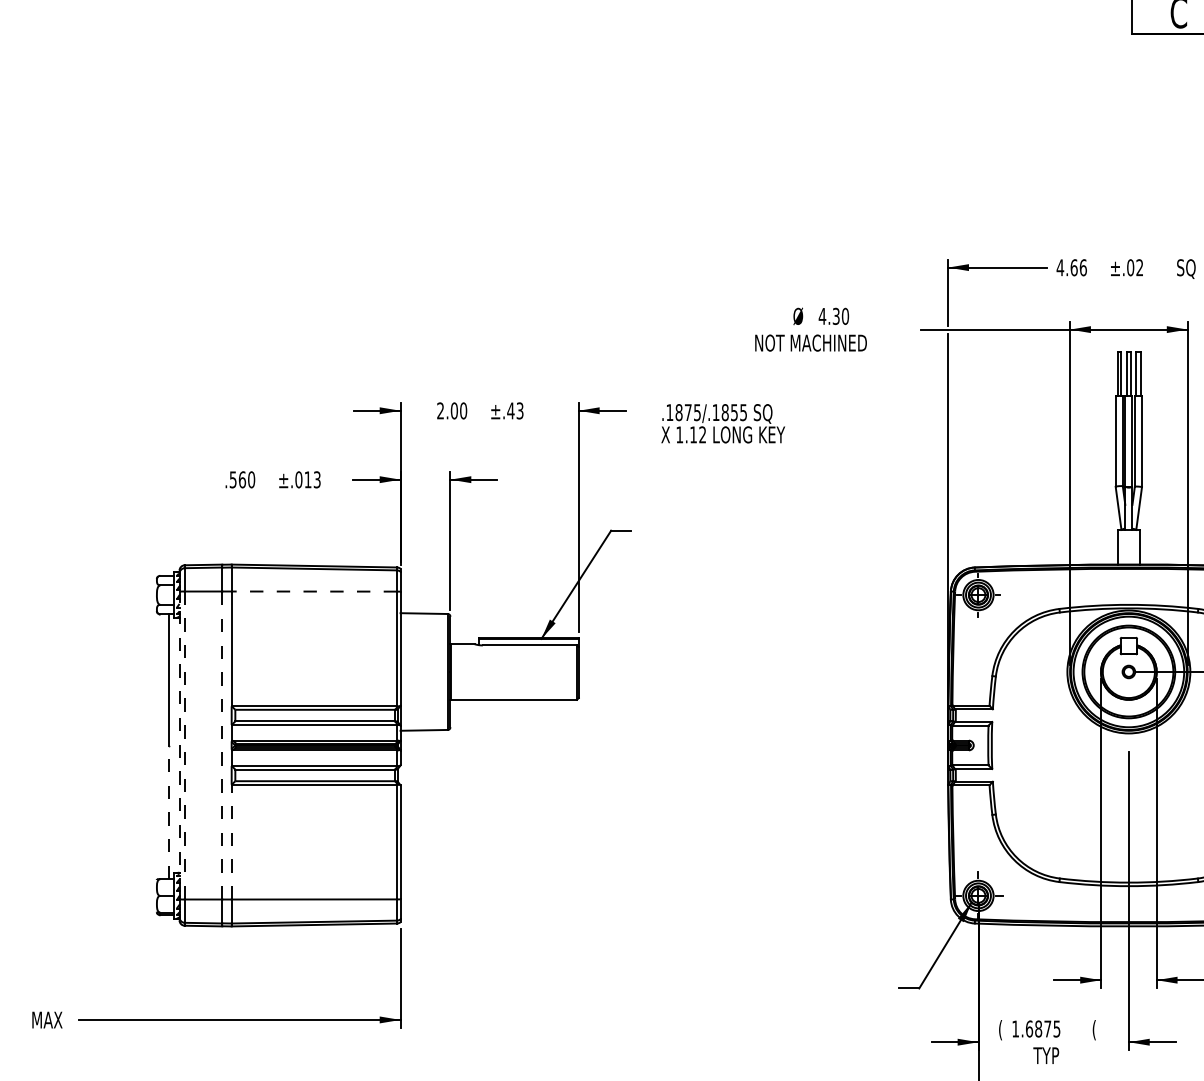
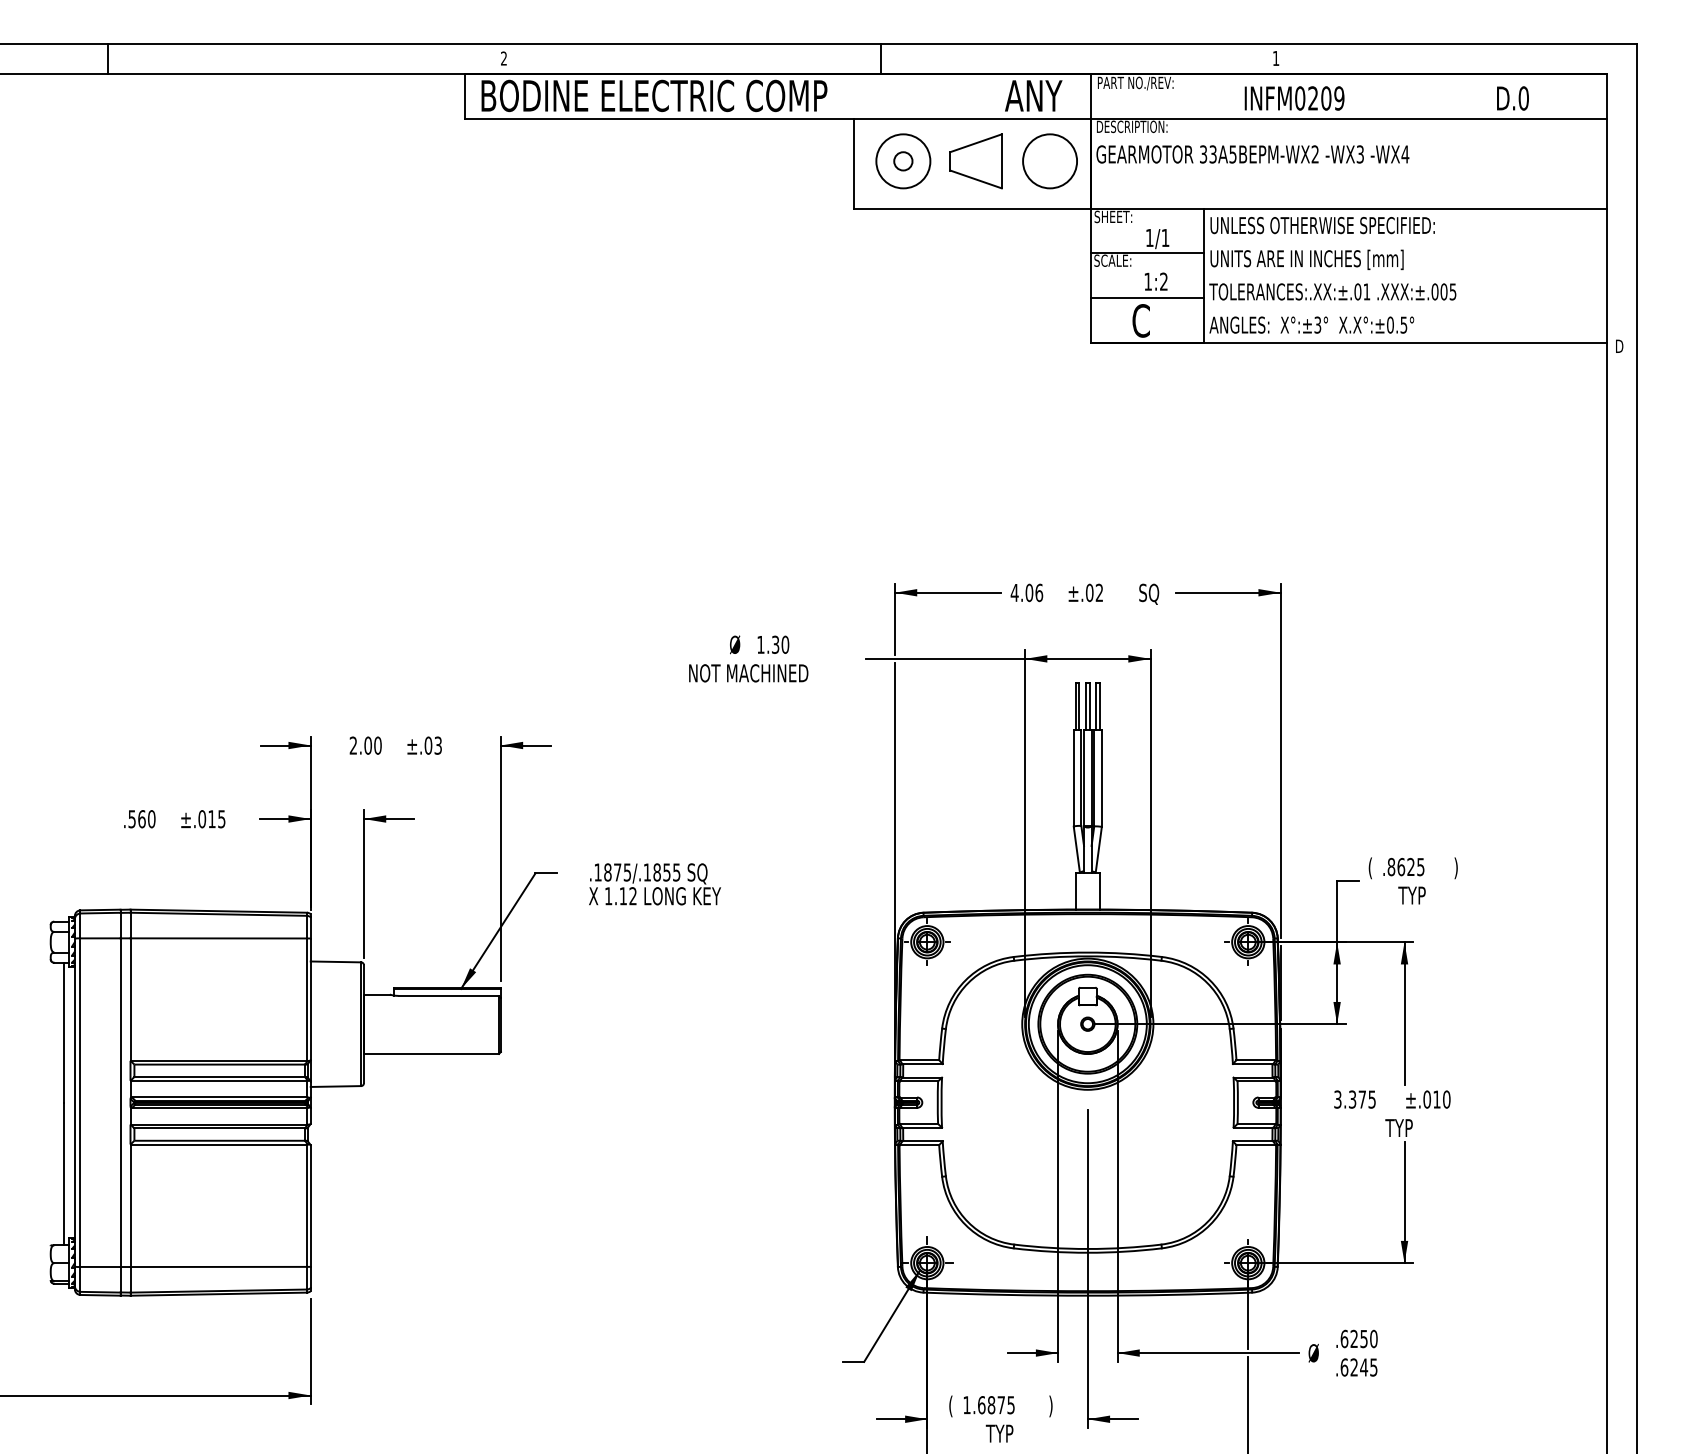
text: (1074, 267) -> (1029, 592), 4.66 -> 4.06
text: (822, 316) -> (760, 644), 4.30 -> 1.30
text: (510, 410) -> (428, 745), ±.43 -> ±.03
text: (722, 423) -> (654, 884), moved
text: (316, 479) -> (221, 818), ±.013 -> ±.015
line: (314, 591) -> (218, 938), dashed -> solid
line: (222, 745) -> (120, 1102), dashed -> solid
line: (184, 746) -> (80, 1103), dashed -> solid
line: (179, 747) -> (74, 1104), dashed -> solid
line: (168, 811) -> (63, 1173), dashed -> solid
line: (231, 841) -> (130, 1205), dashed -> solid
text: (1093, 1030) -> (1050, 1406), ( -> )

